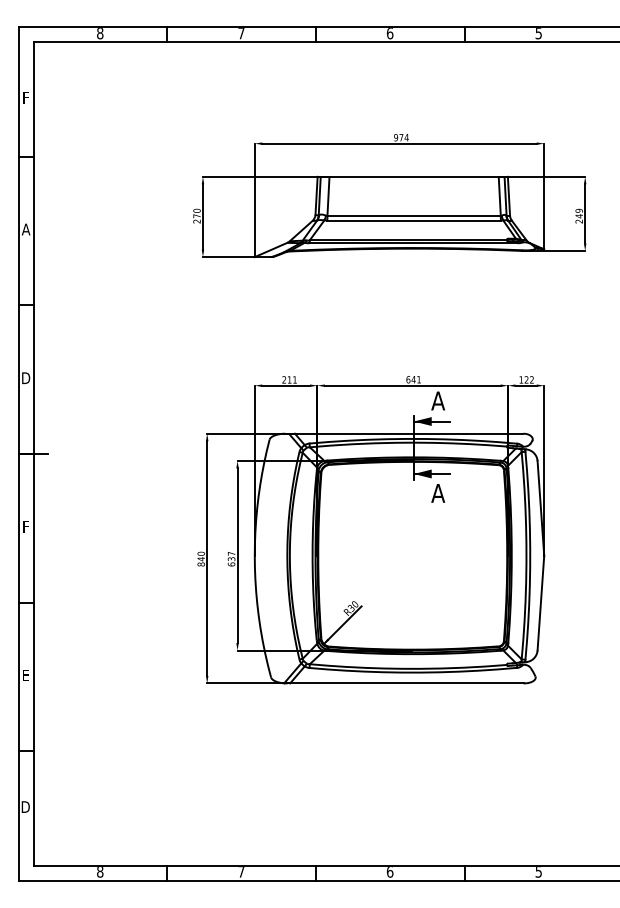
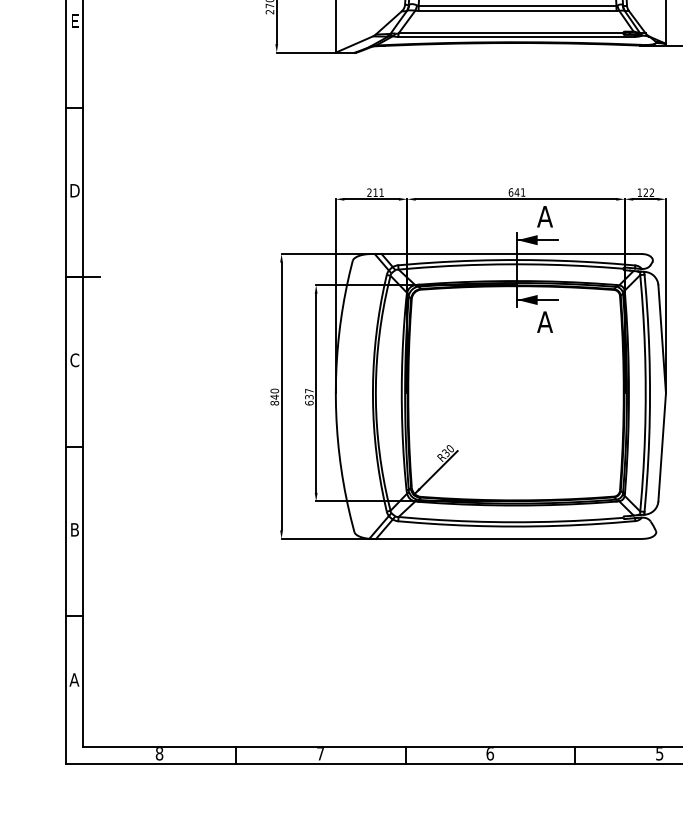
text: (25, 229) -> (74, 21), A -> E
text: (25, 526) -> (74, 359), F -> C
text: (25, 675) -> (74, 529), E -> B
text: (25, 806) -> (74, 679), D -> A

